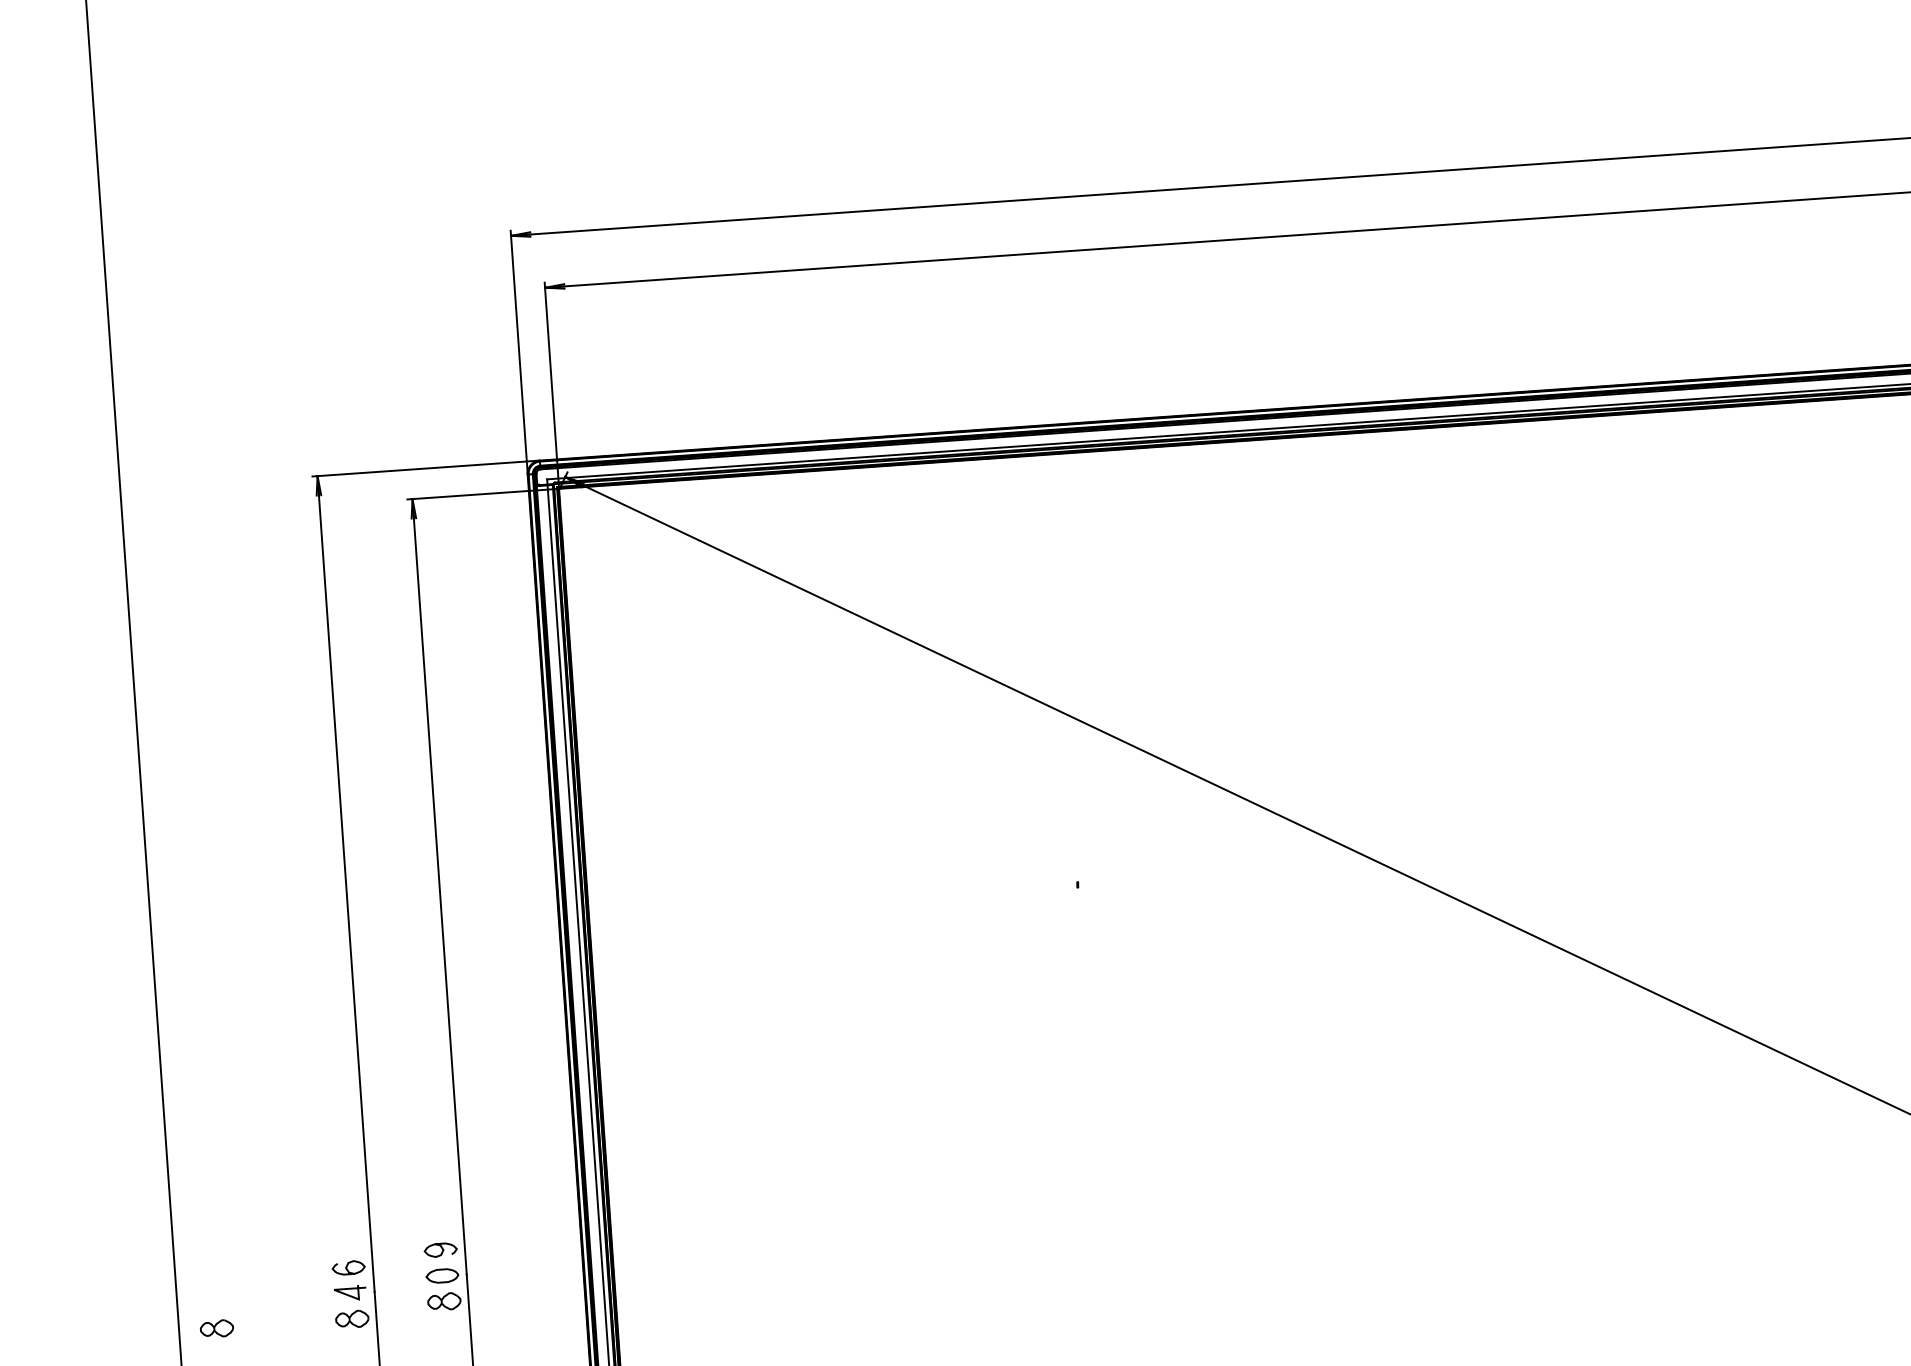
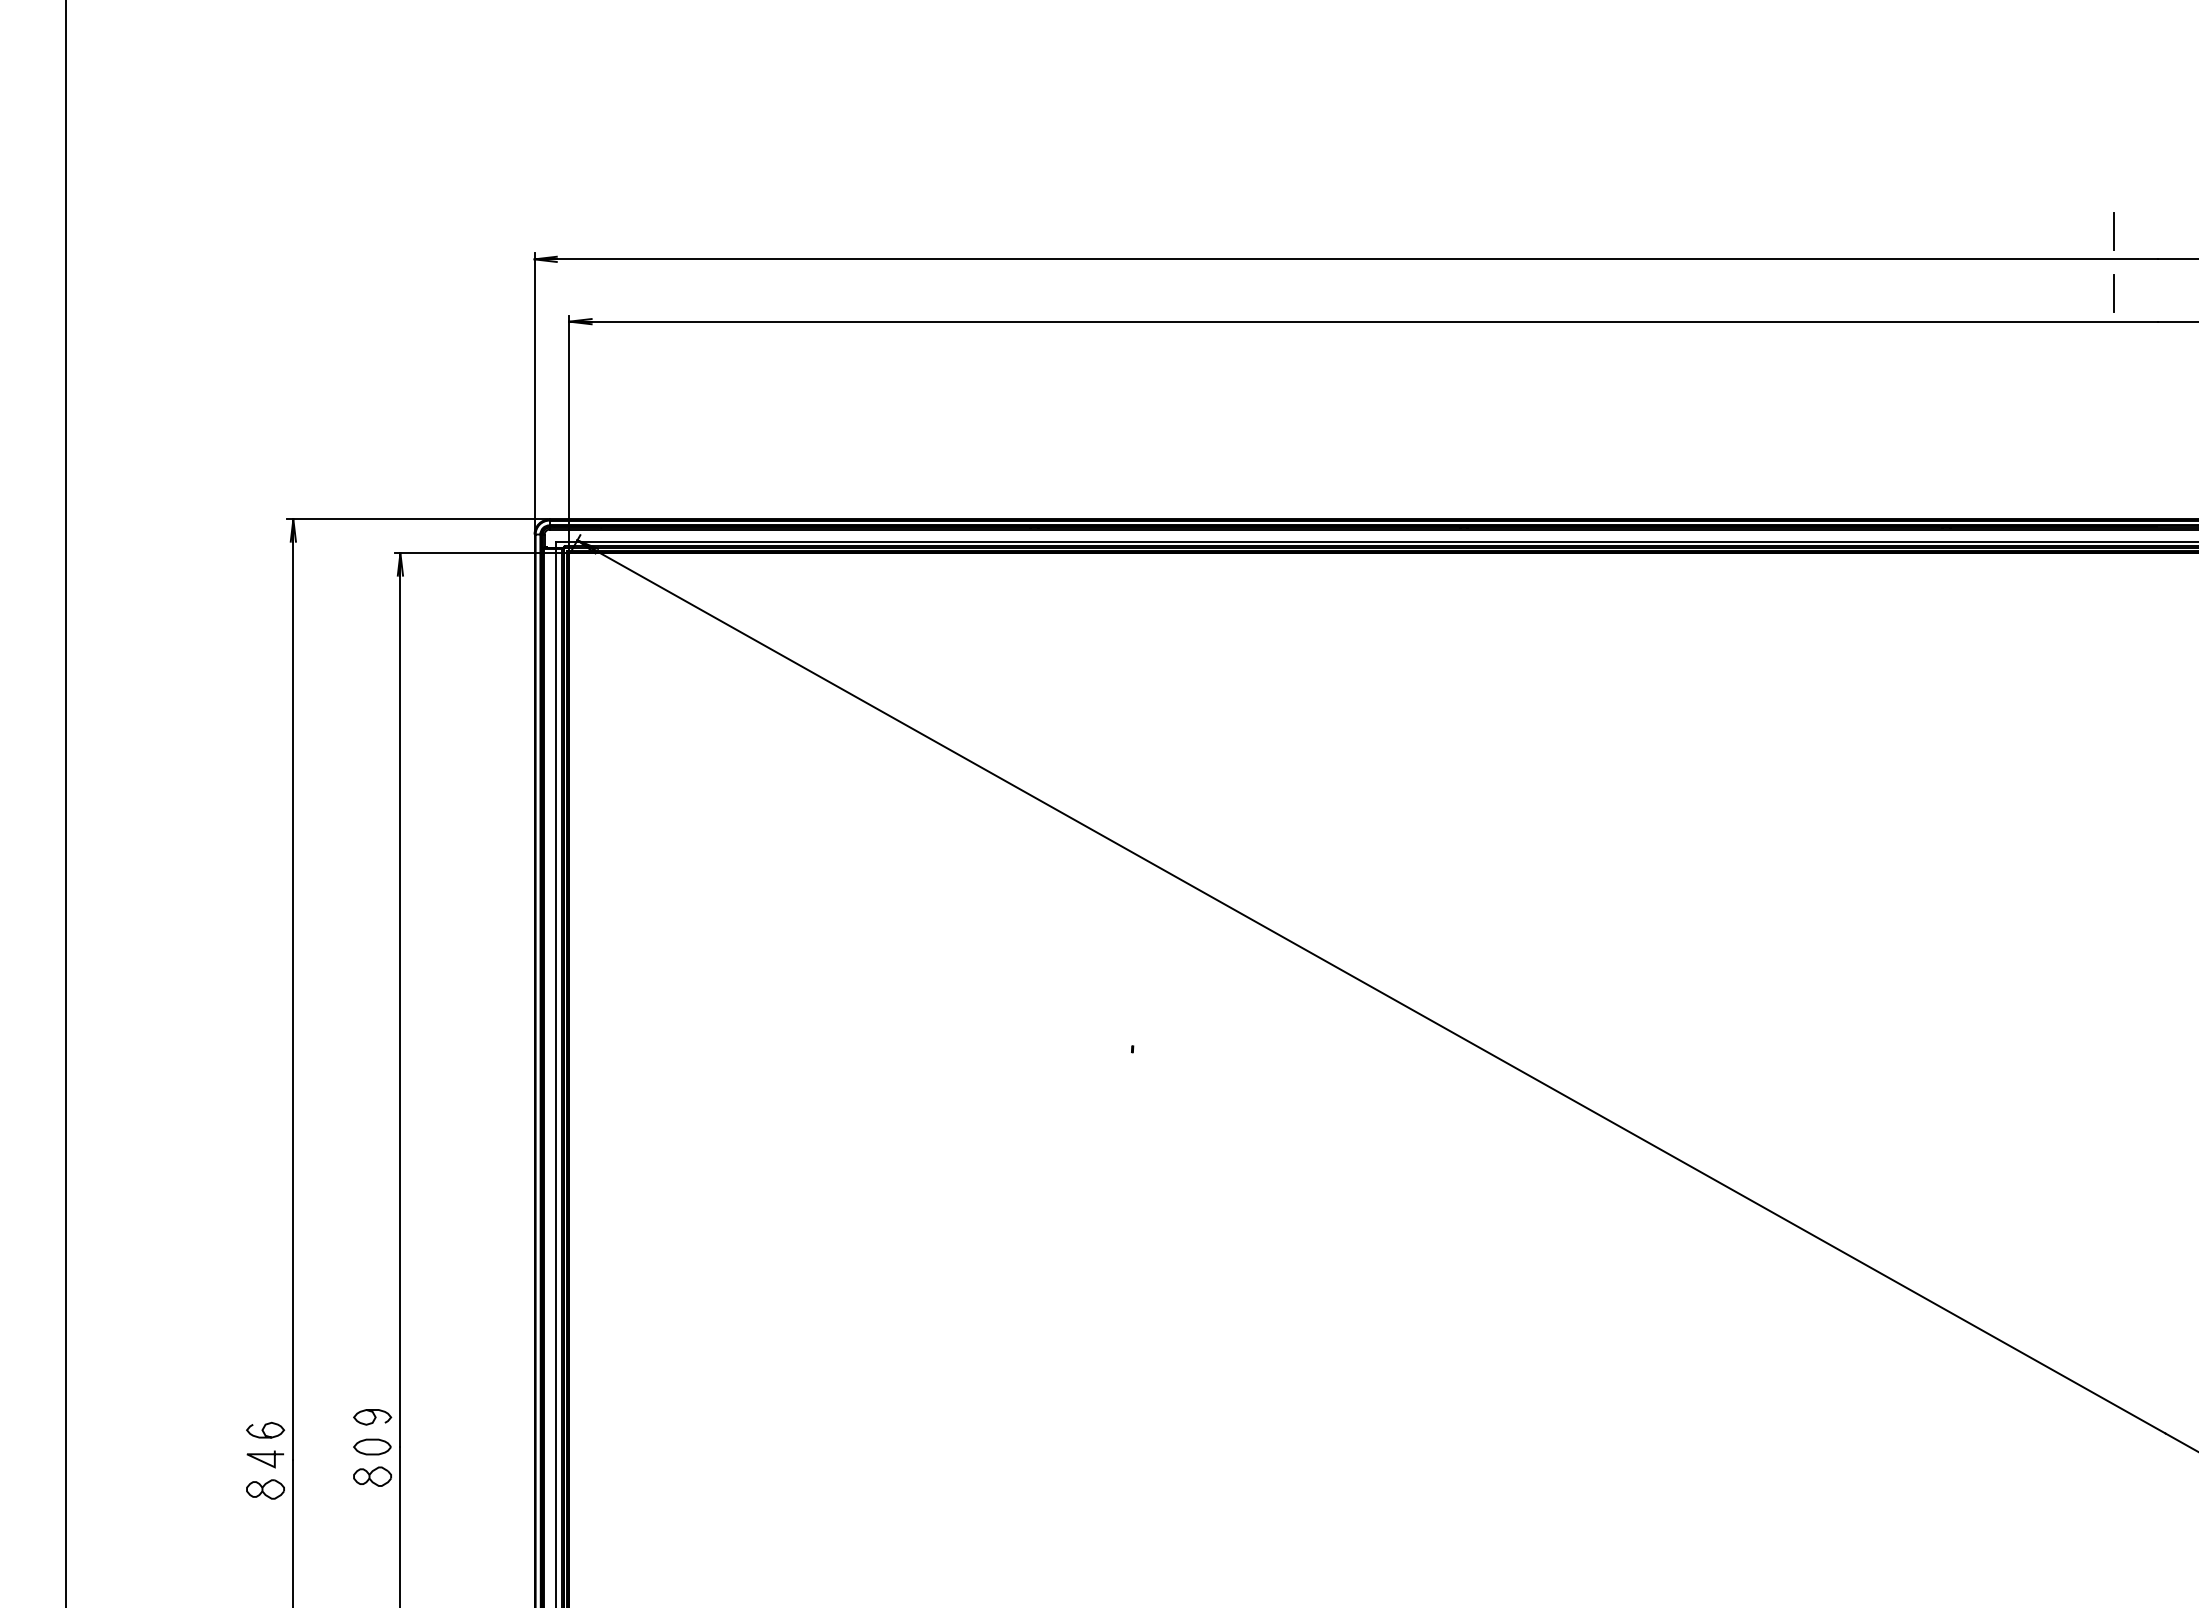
line: (1879, 115) -> (2113, 231), added
line: (1882, 169) -> (2113, 293), added
part: (216, 1328) -> (109, 1489), removed

